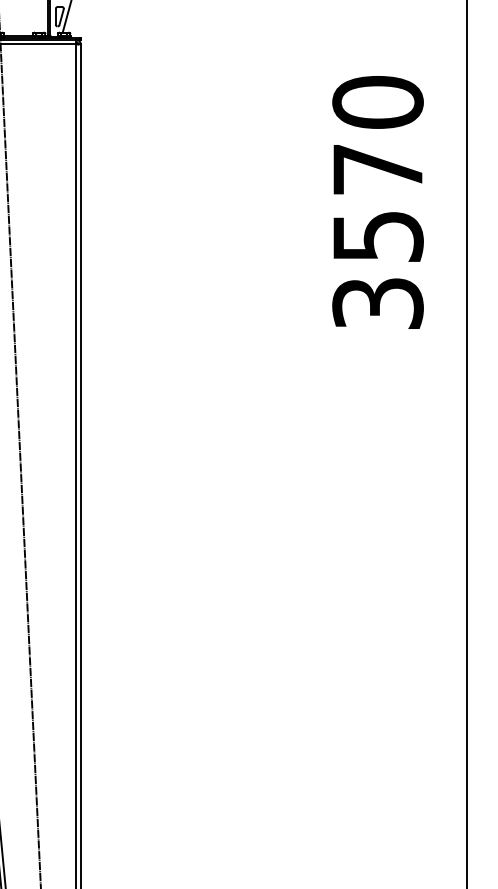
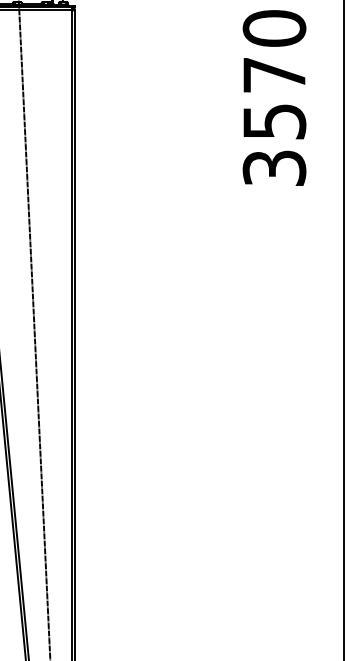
text: (377, 201) -> (274, 97), moved

